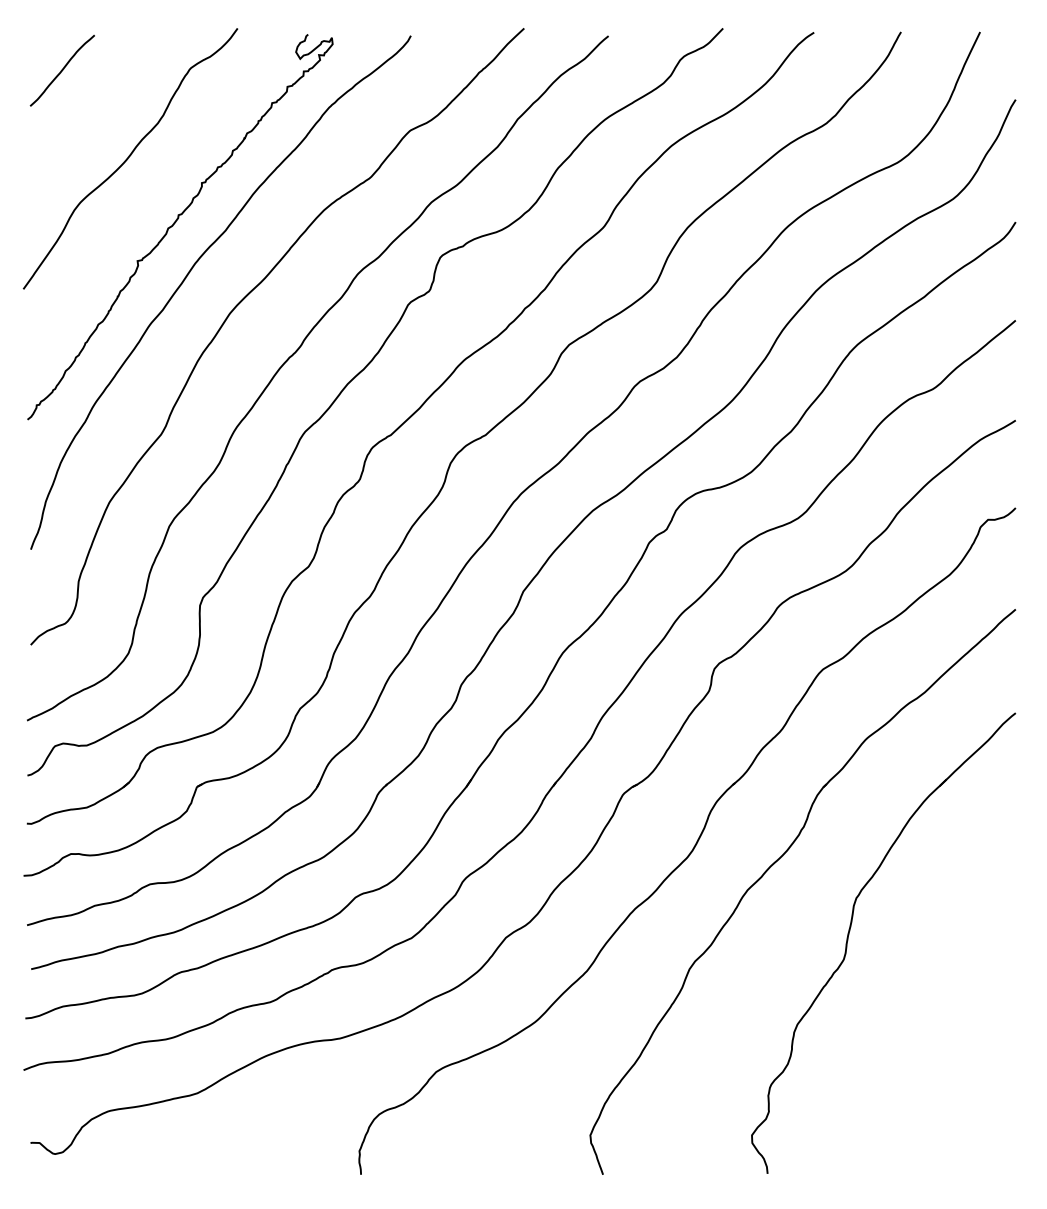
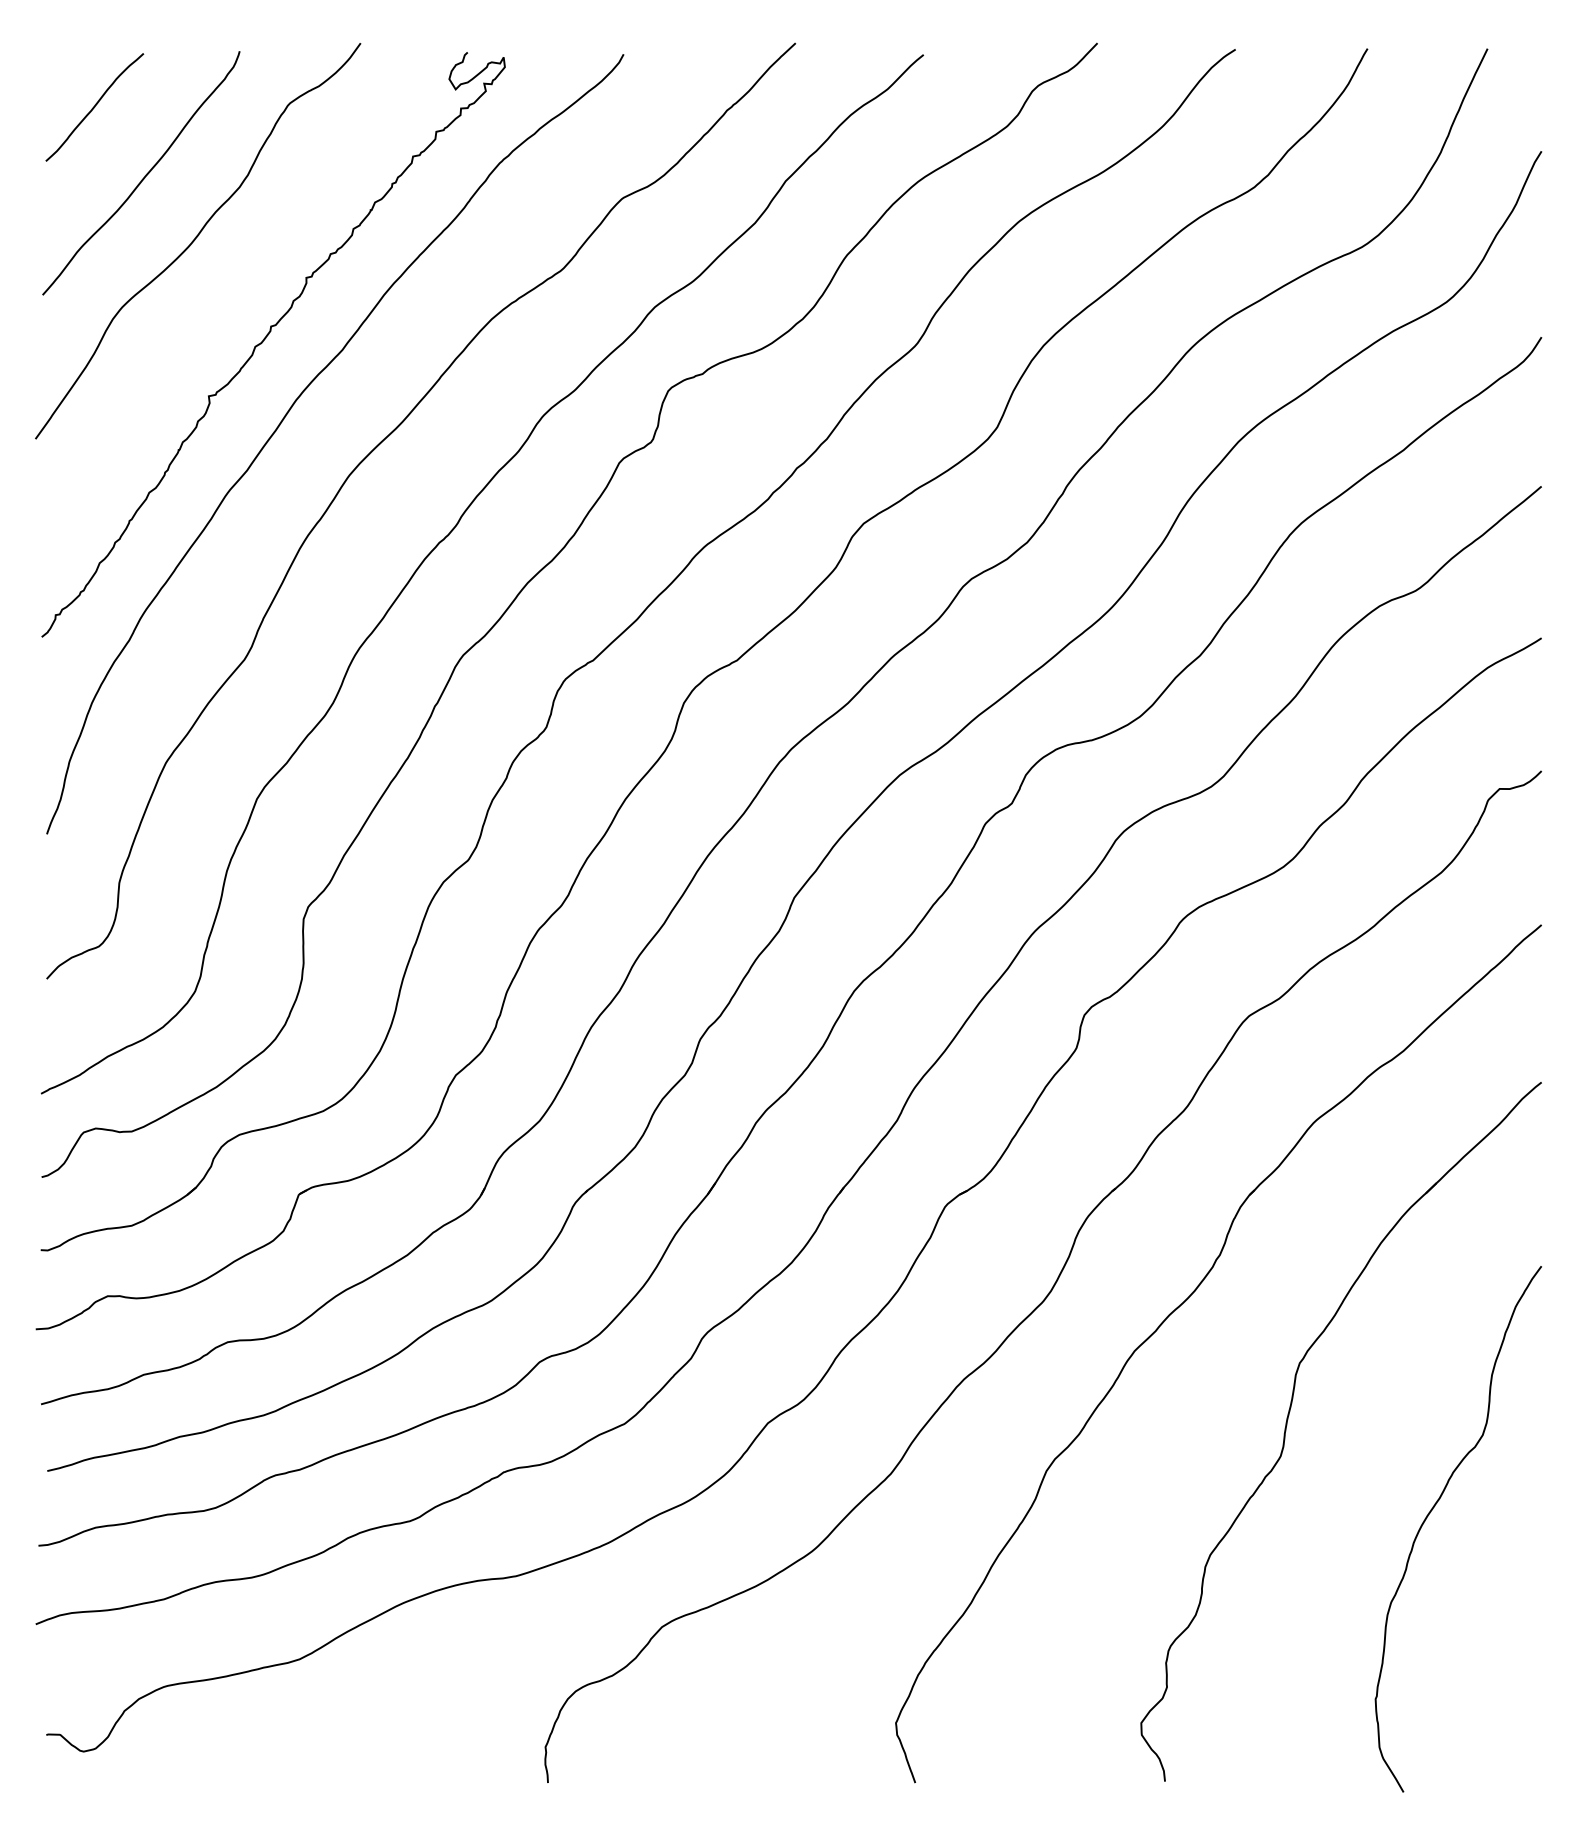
curve: (95, 115) -> (144, 175), added
curve: (943, 996) -> (1431, 1512), added

